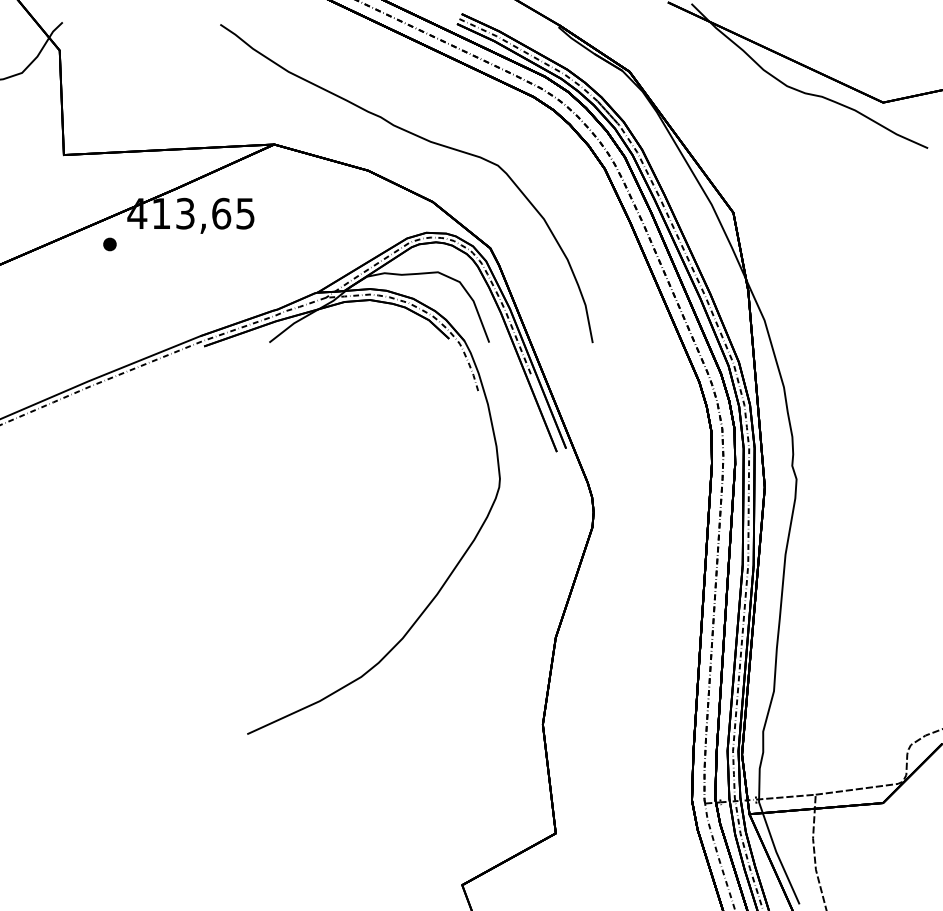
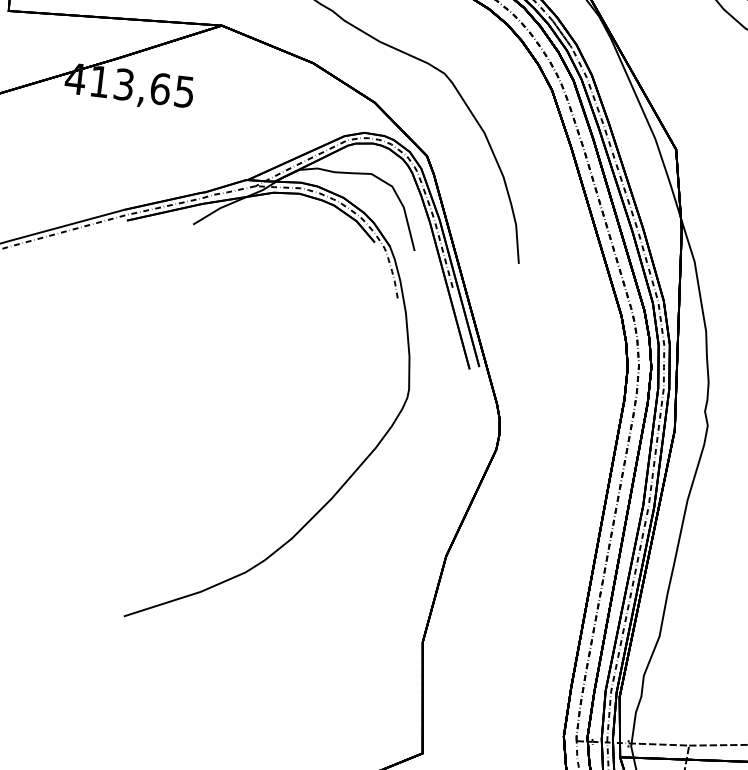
part: (109, 244) -> (43, 106), removed

